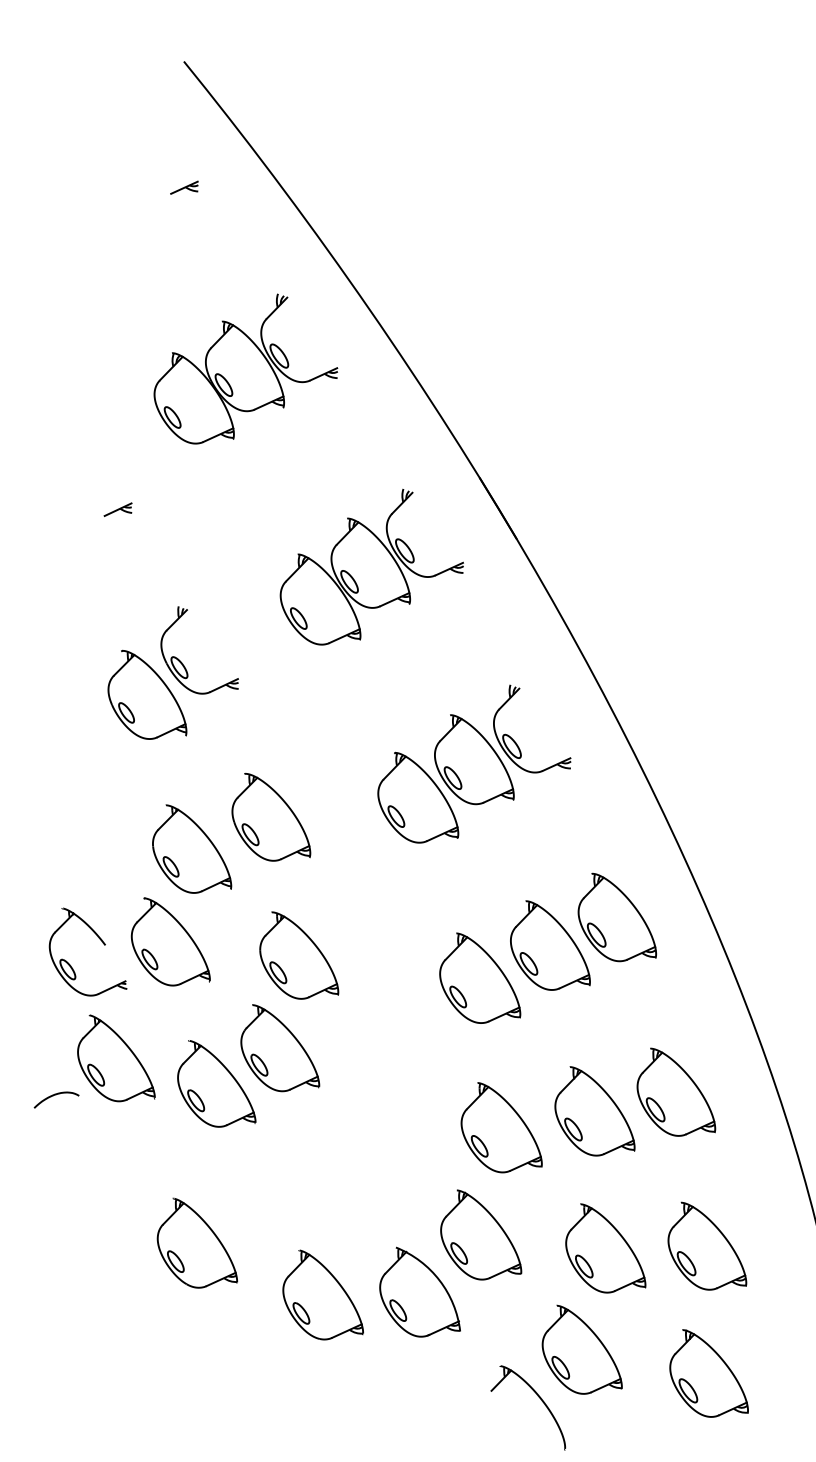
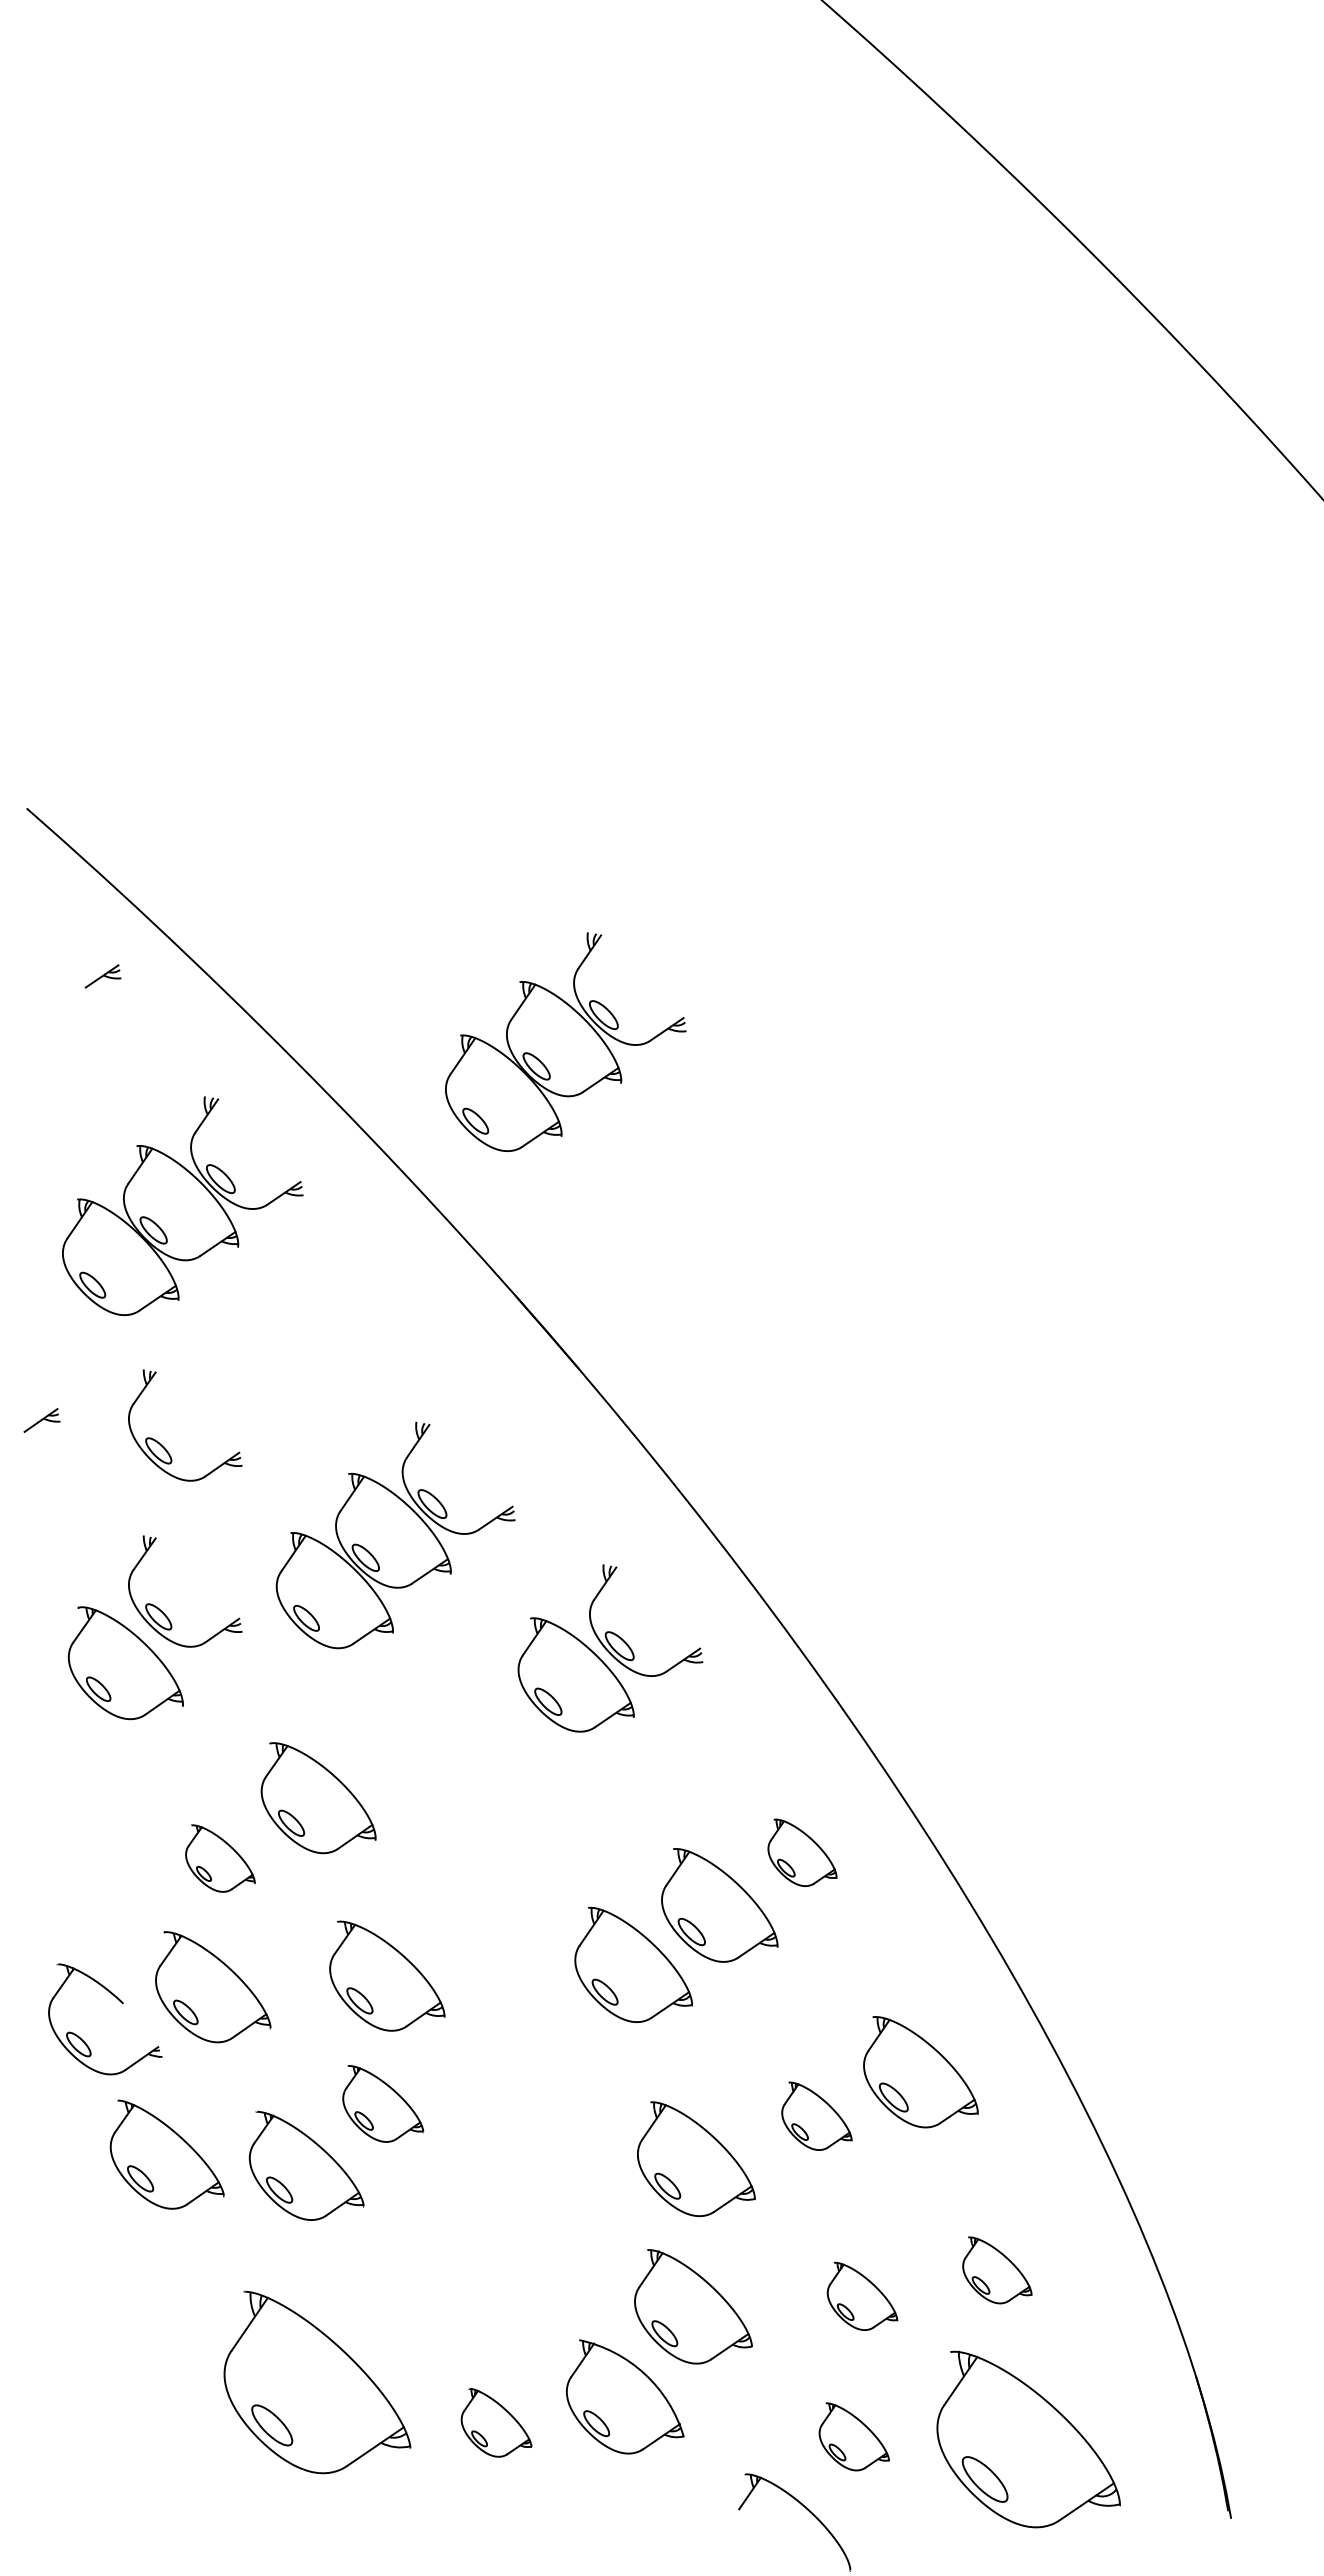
part: (184, 187) -> (102, 976), moved
part: (547, 298) -> (565, 1041), added
part: (204, 543) -> (163, 1445), added
part: (374, 569) -> (395, 1535), moved
part: (420, 800) -> (510, 1738), removed
part: (194, 851) -> (220, 1858), size x0.6
part: (619, 919) -> (802, 1852), size x0.6
part: (282, 1050) -> (383, 2103), size x0.7
curve: (53, 1096) -> (88, 2216), removed
part: (596, 1114) -> (816, 2116), size x0.6
part: (199, 1245) -> (317, 2381), size x1.6
part: (709, 1248) -> (997, 2270), size x0.6
part: (608, 1251) -> (862, 2296), size x0.6
part: (325, 1297) -> (496, 2422), size x0.6
part: (584, 1352) -> (854, 2436), size x0.6
part: (711, 1376) -> (1028, 2439), size x1.6

